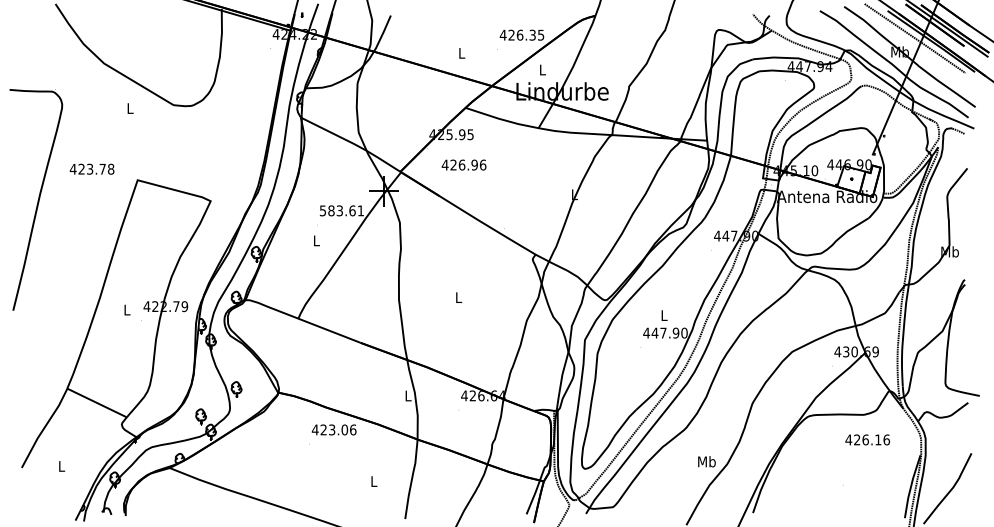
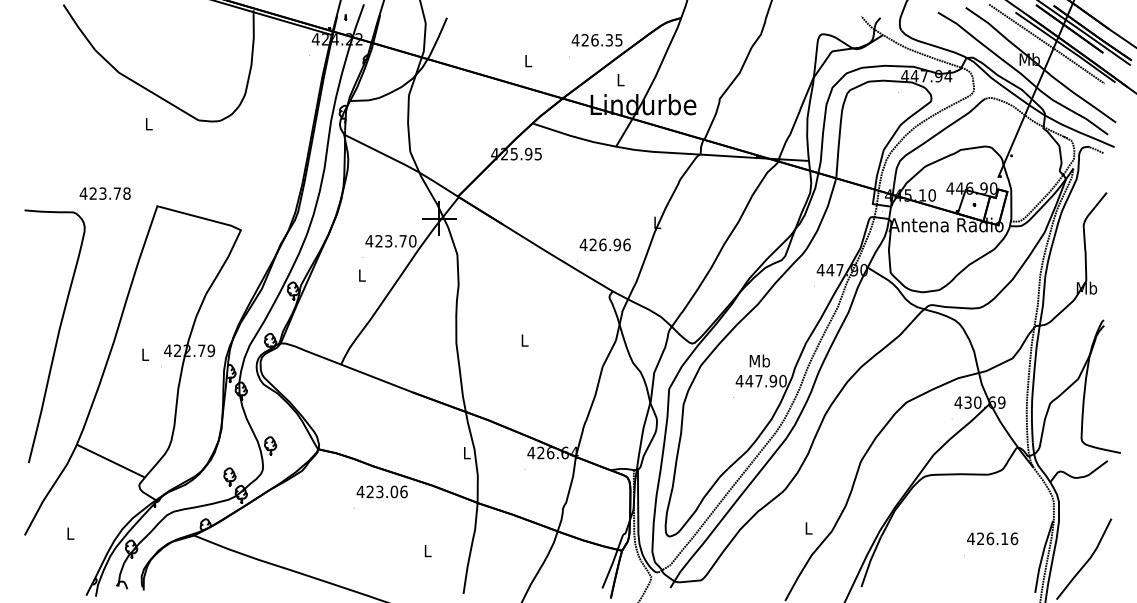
text: (463, 164) -> (604, 244), moved
part: (36, 199) -> (55, 335), moved
text: (341, 210) -> (390, 240), 583.61 -> 423.70
text: (664, 315) -> (760, 360), L -> Mb
text: (867, 439) -> (992, 538), moved
text: (706, 461) -> (808, 528), Mb -> L

